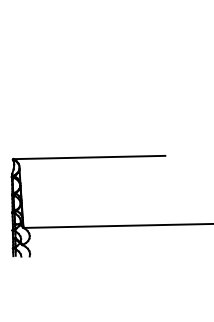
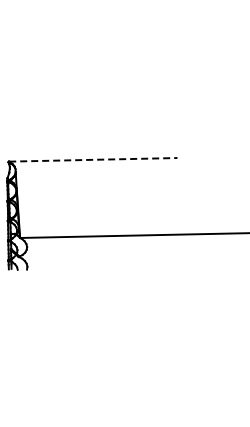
line: (89, 157) -> (93, 159), solid -> dashed

